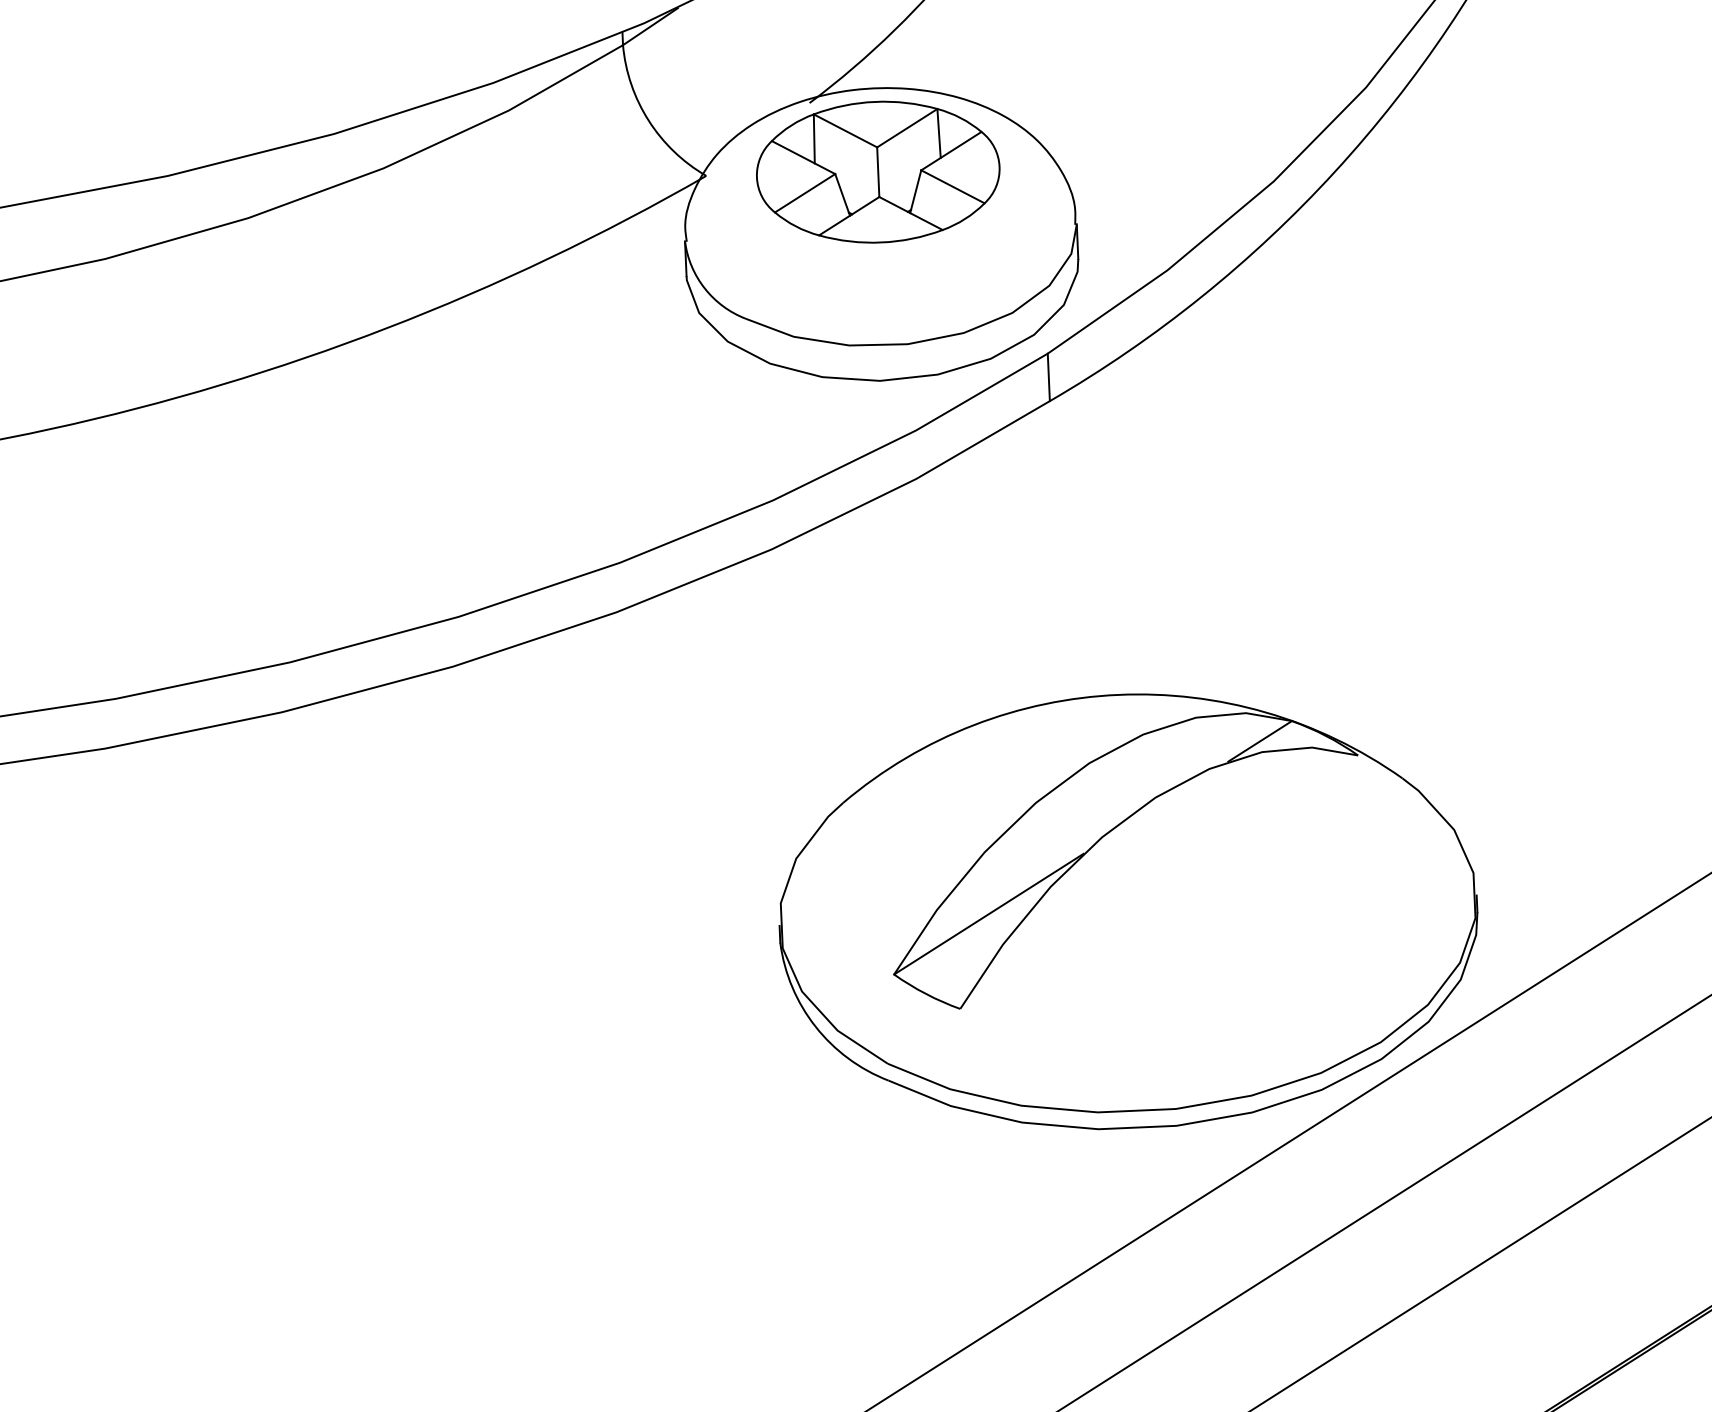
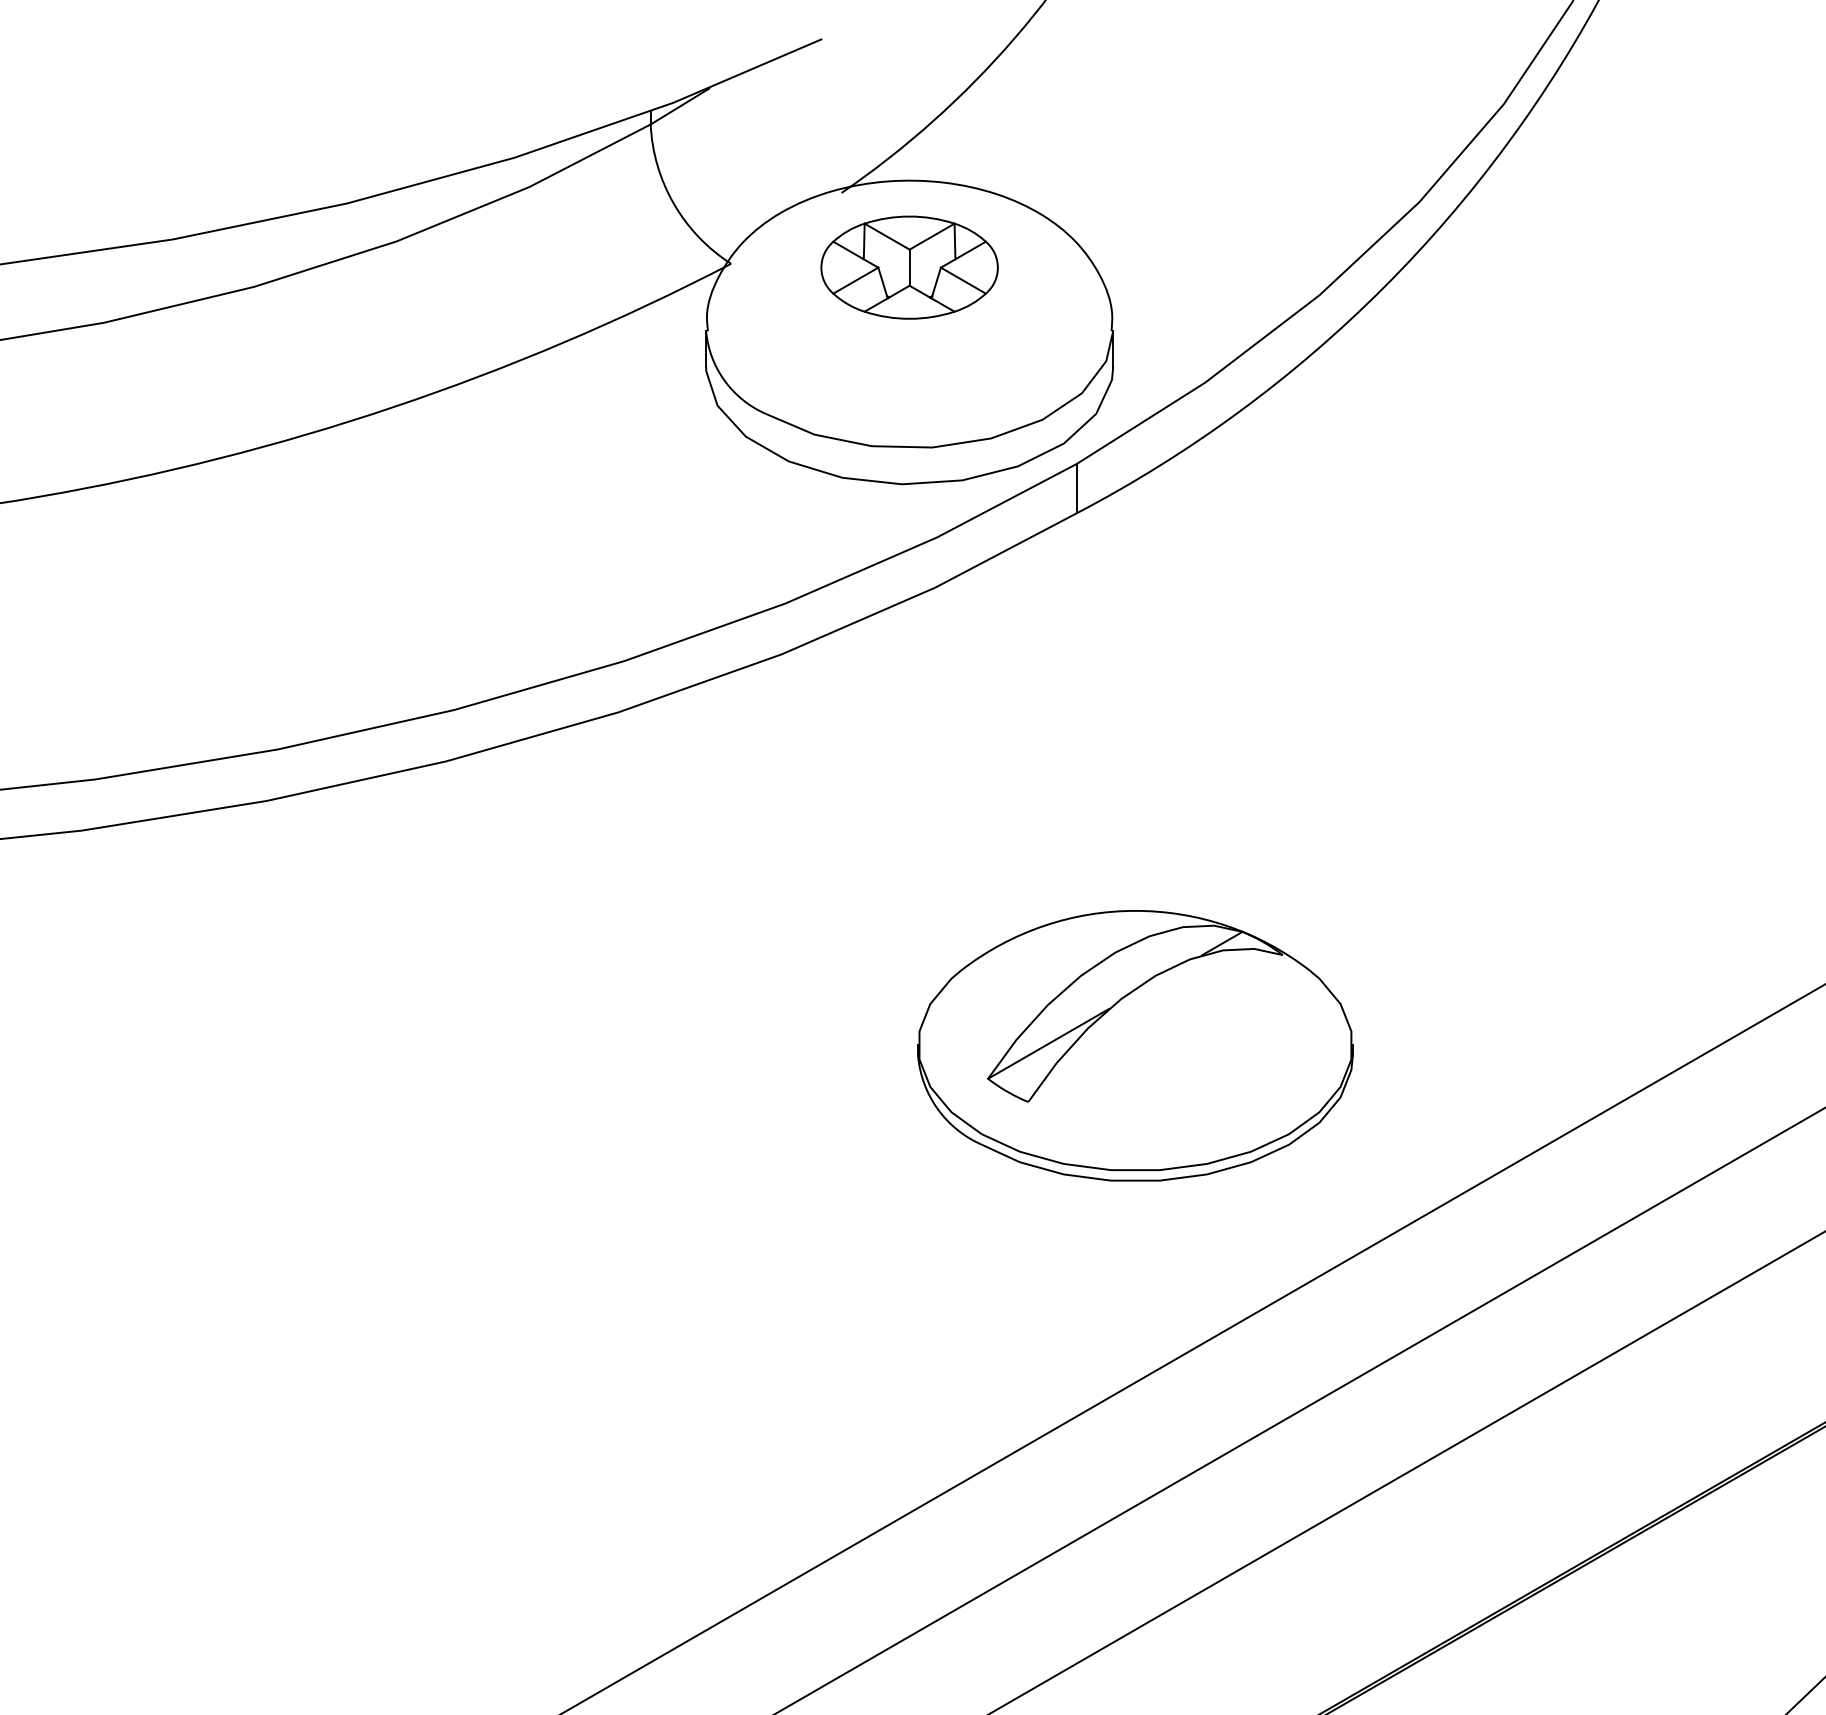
part: (878, 171) -> (909, 267), size x0.7
part: (1128, 911) -> (1135, 1045), size x0.6

